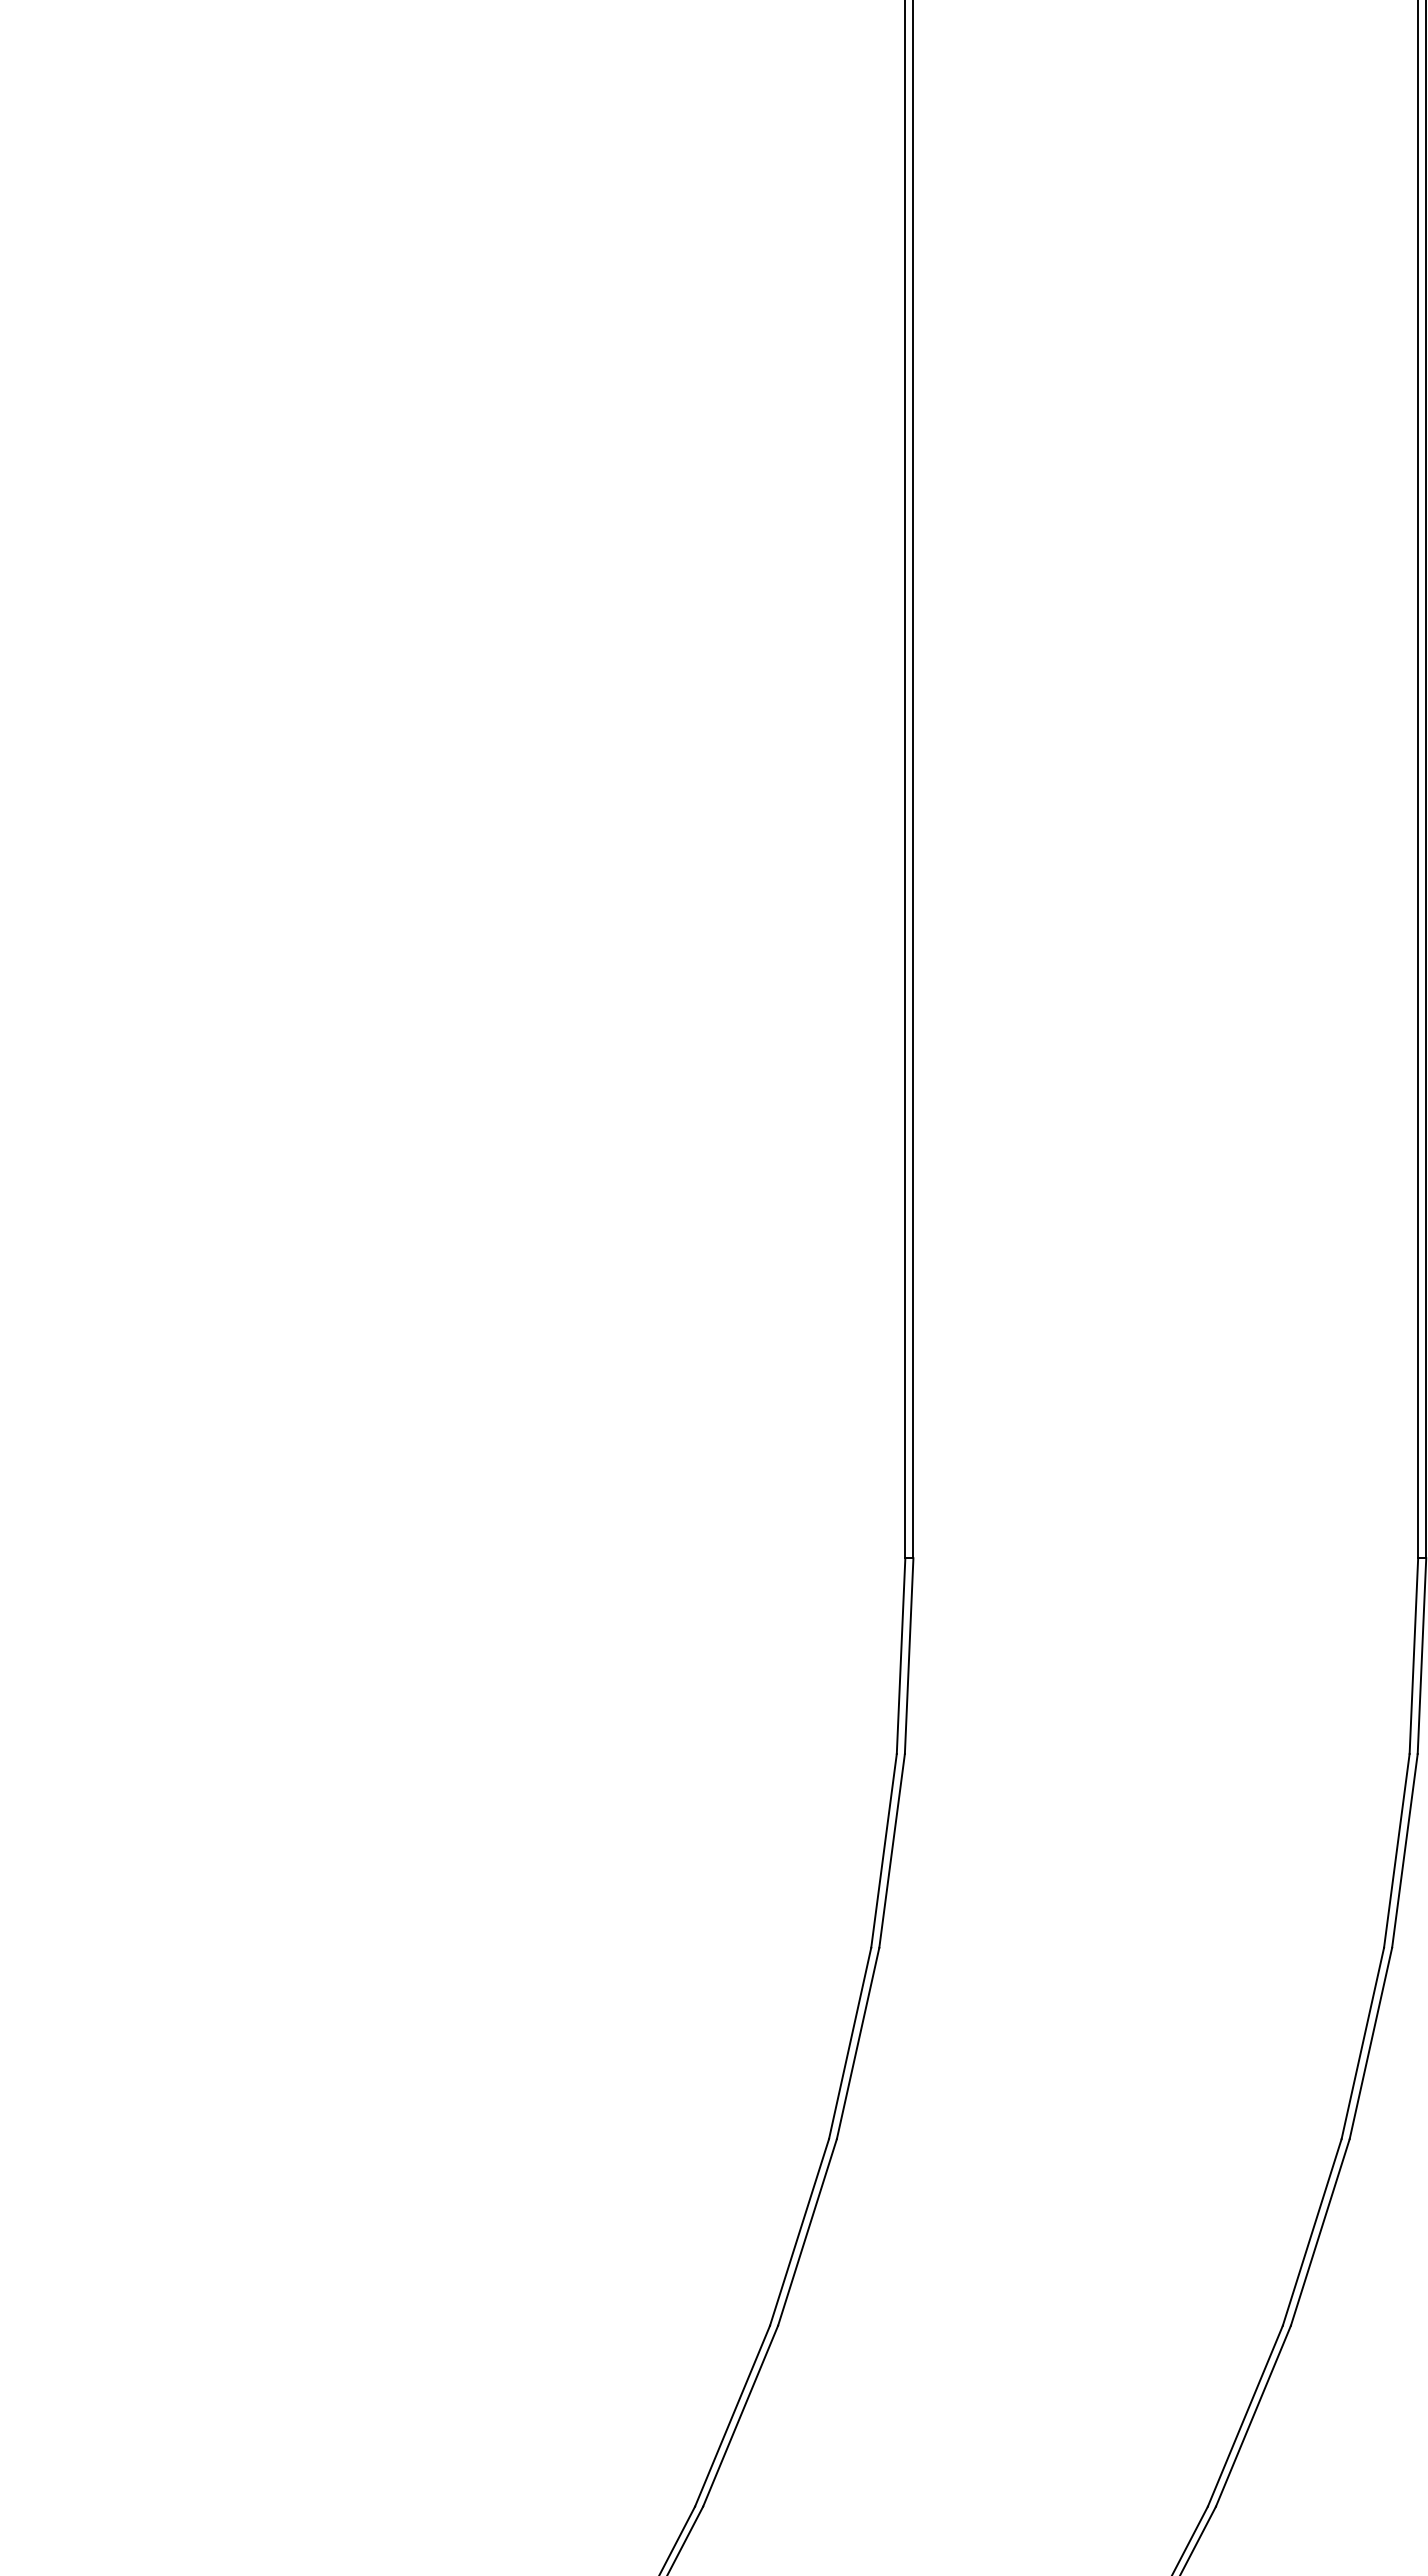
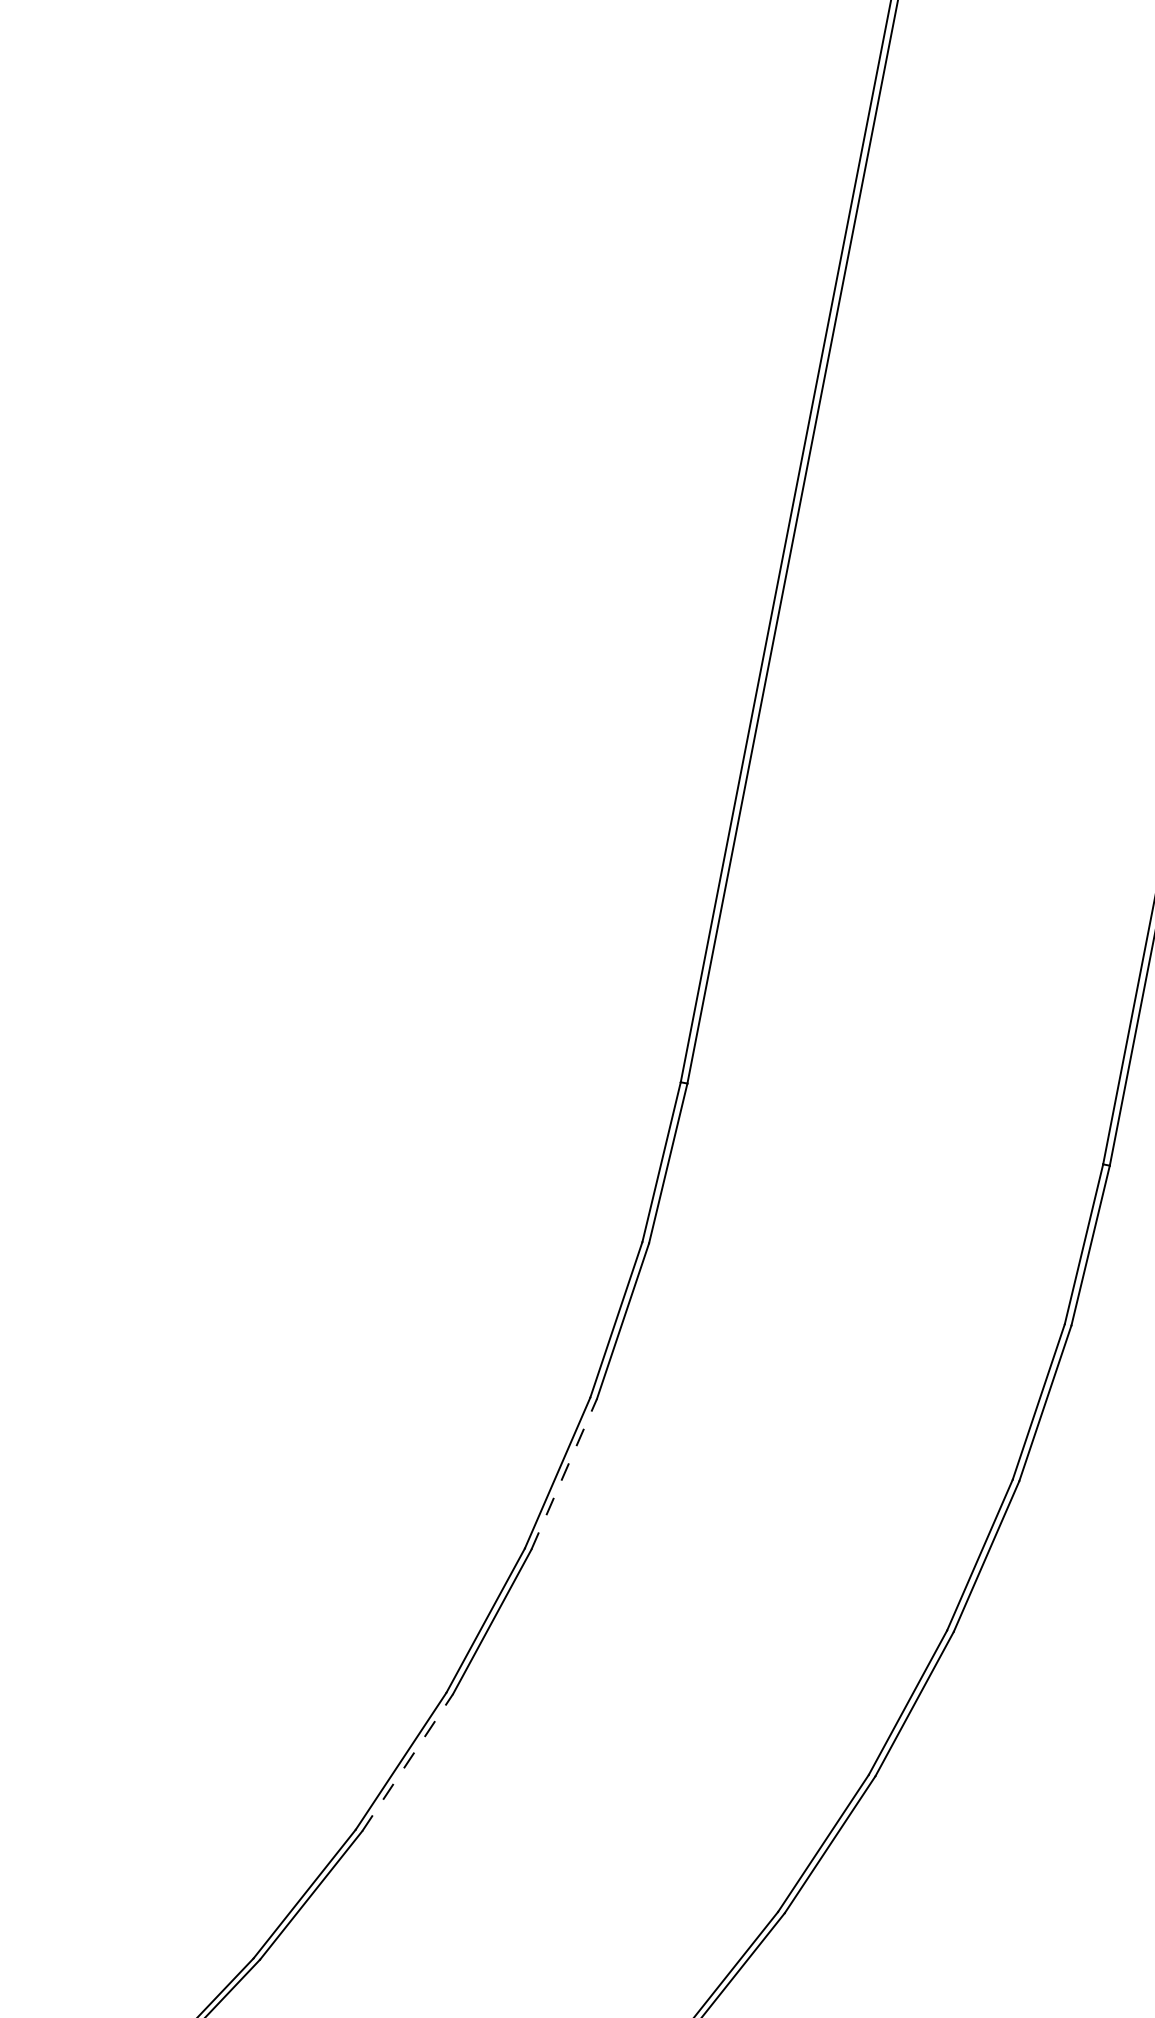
line: (858, 2043) -> (564, 1474), solid -> dashed
line: (740, 2416) -> (407, 1762), solid -> dashed

